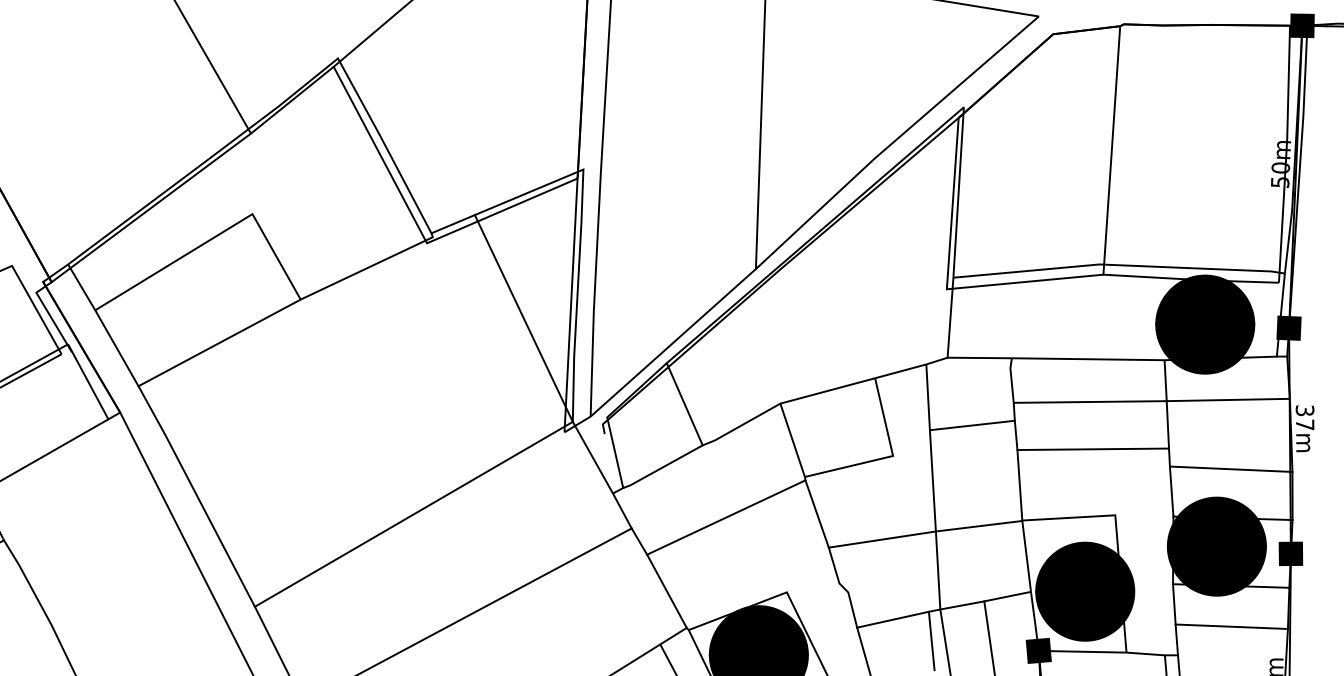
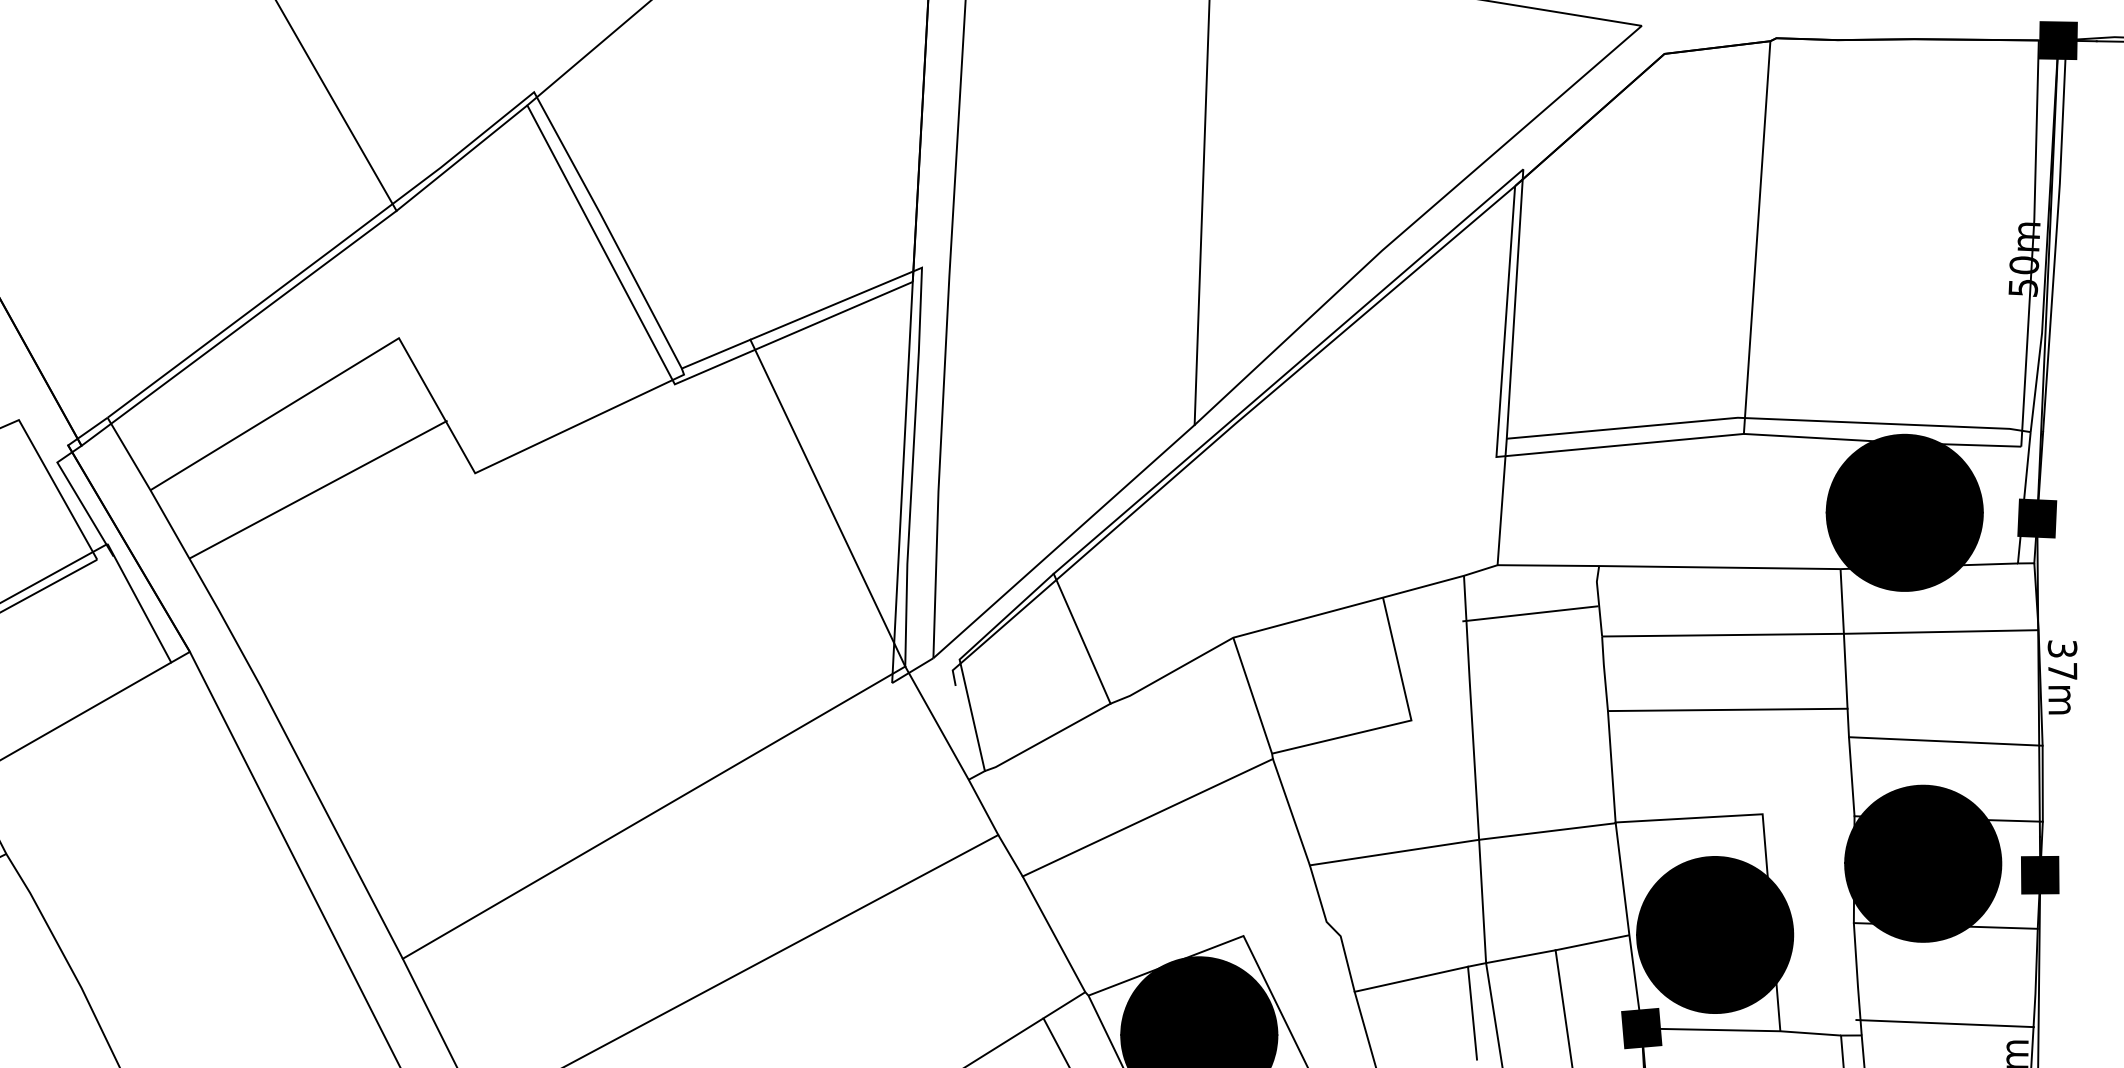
line: (219, 342) -> (318, 488), moved
line: (971, 425) -> (1529, 613), moved
line: (1231, 626) -> (1944, 1023), moved

